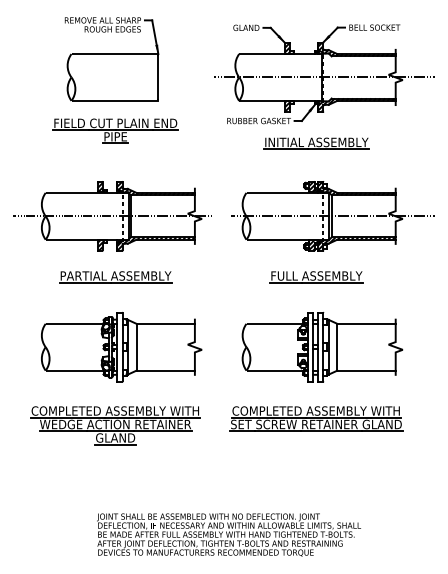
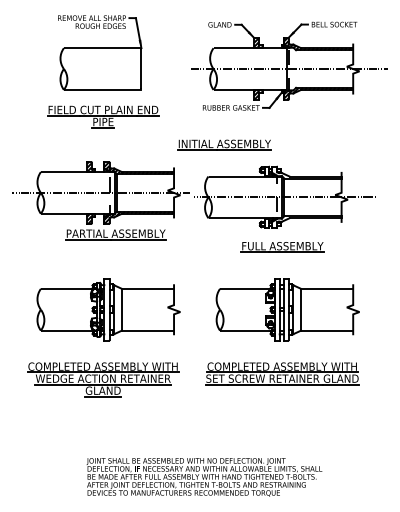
part: (316, 143) -> (224, 144), moved
part: (332, 216) -> (285, 197), moved
part: (115, 277) -> (115, 235), moved

